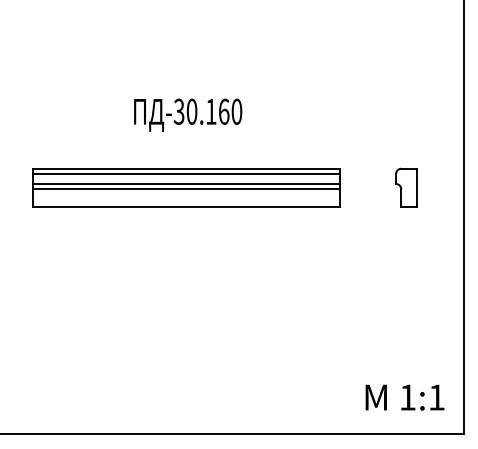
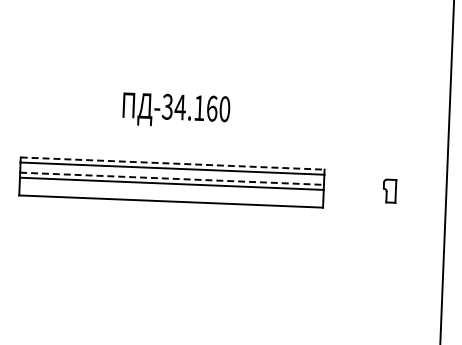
text: (191, 111) -> (179, 107), -30.160 -> -34.160
line: (187, 168) -> (173, 163), solid -> dashed
line: (187, 184) -> (173, 179), solid -> dashed
part: (406, 187) -> (389, 190), size x0.6

